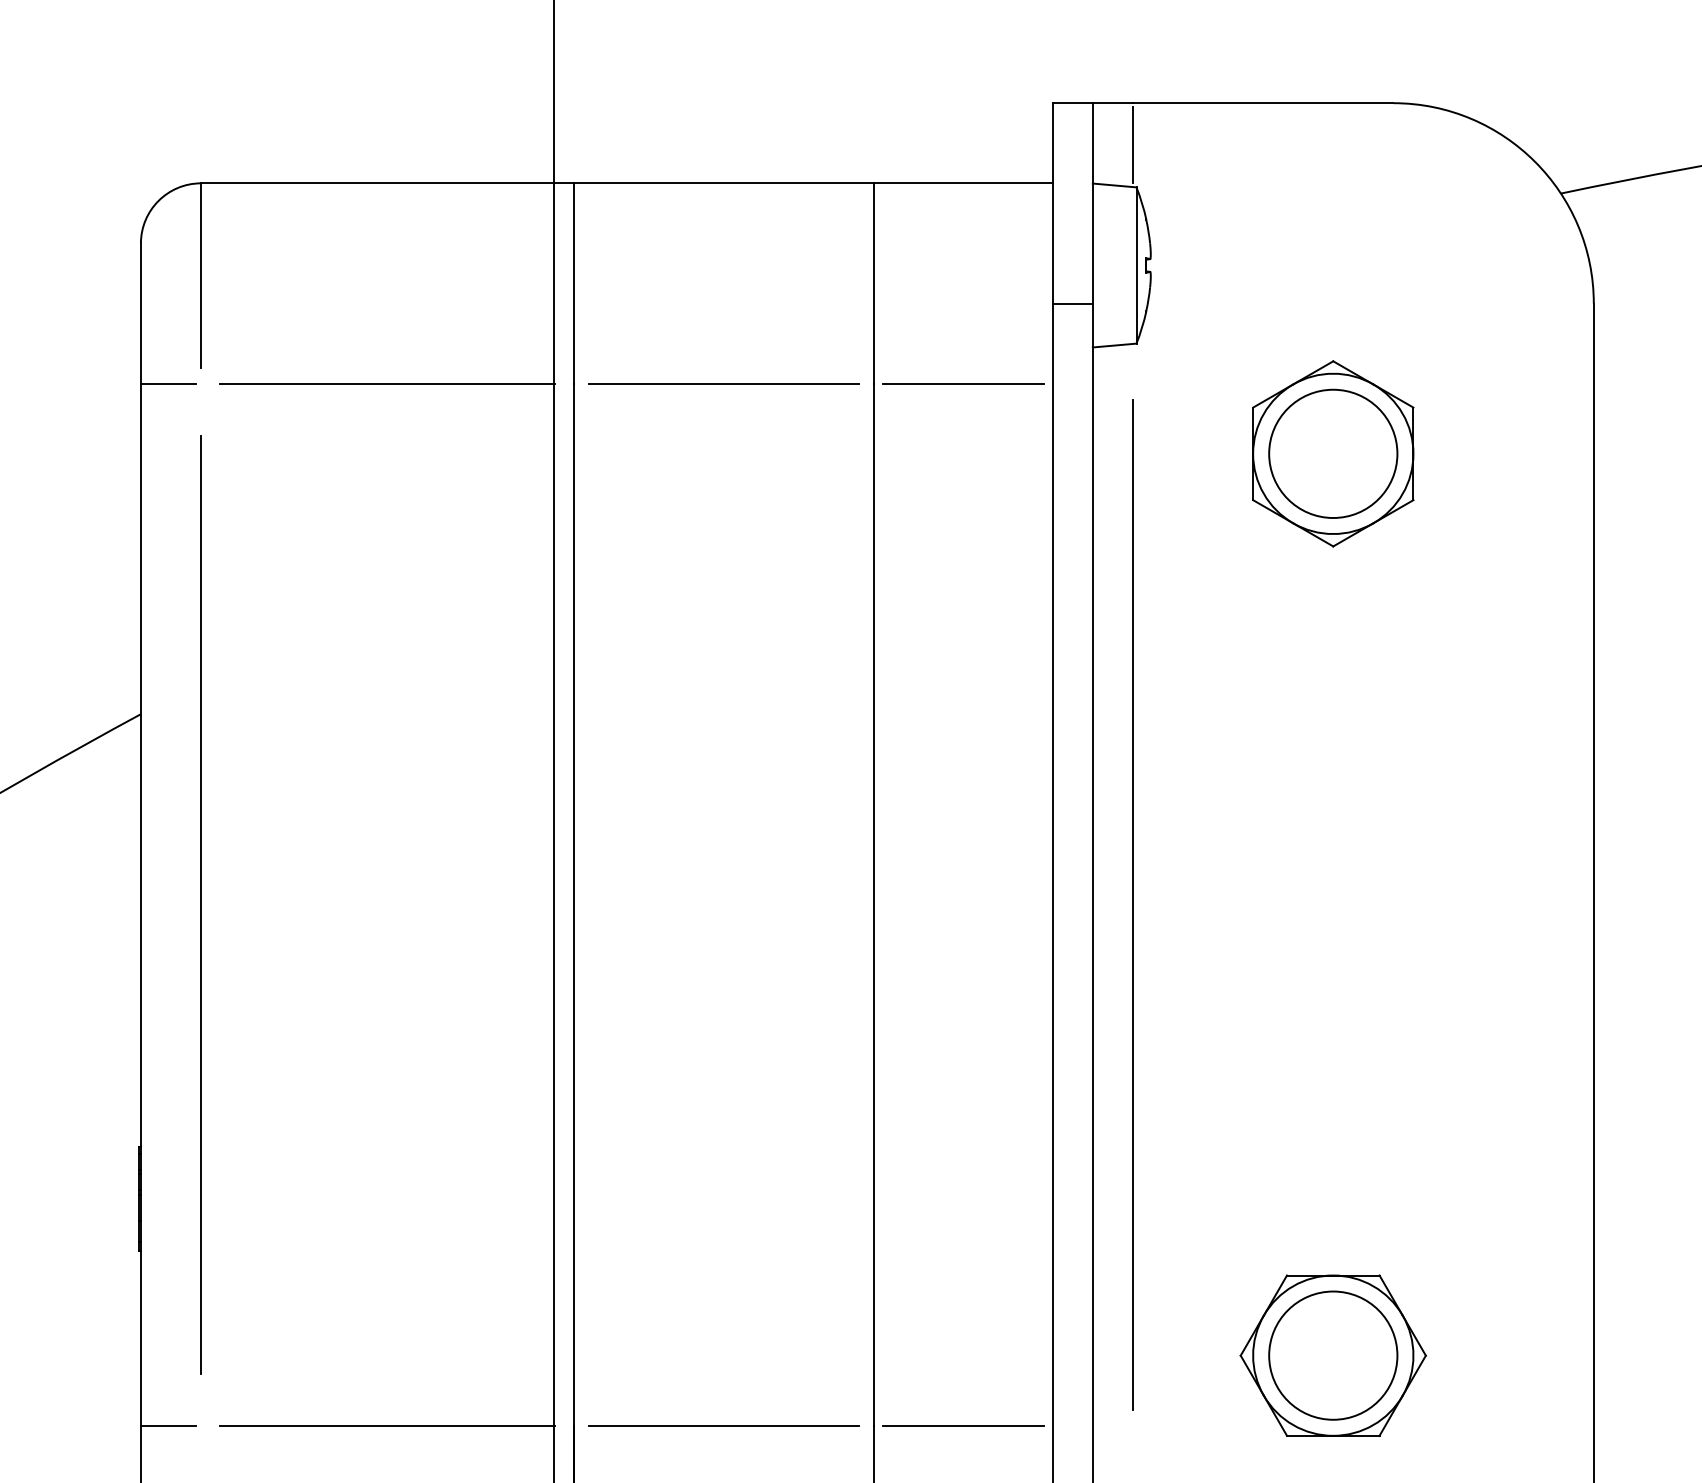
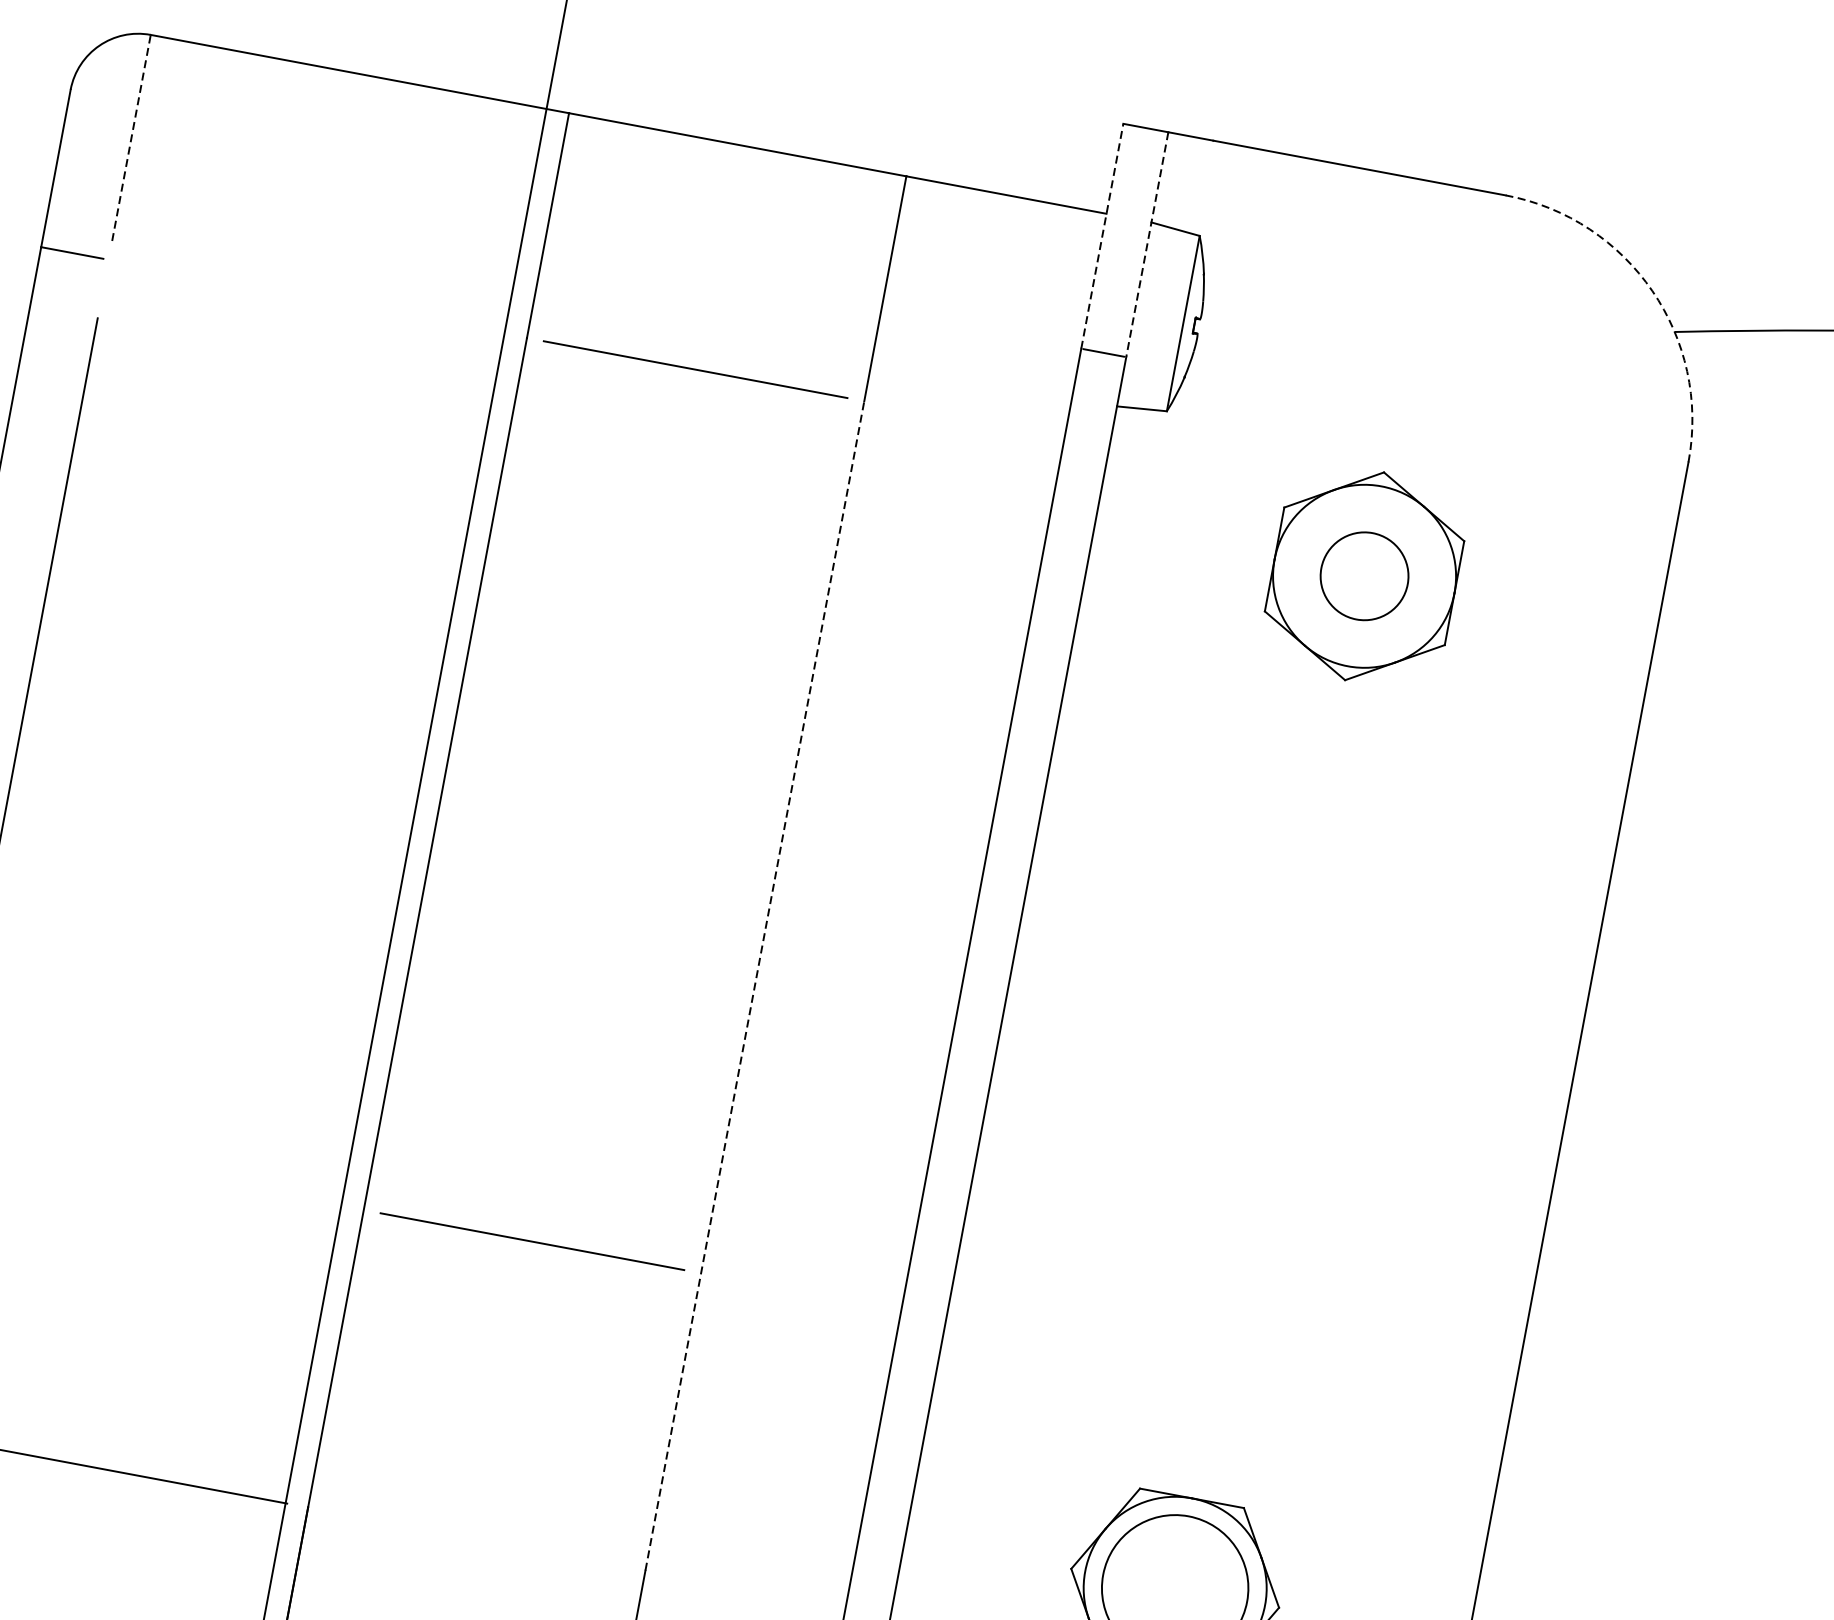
line: (1132, 144) -> (1204, 186), removed
arc: (1535, 161) -> (1652, 290), solid -> dashed
line: (1052, 202) -> (1102, 235), solid -> dashed
line: (1092, 203) -> (1146, 244), solid -> dashed
line: (201, 276) -> (131, 139), solid -> dashed
line: (387, 383) -> (317, 298), removed
line: (963, 383) -> (964, 419), removed
circle: (1333, 453) -> (1364, 575), size x0.6
line: (874, 904) -> (755, 985), solid -> dashed
line: (1132, 904) -> (1044, 1039), removed
line: (723, 1425) -> (531, 1241), moved
line: (963, 1425) -> (745, 1589), removed

